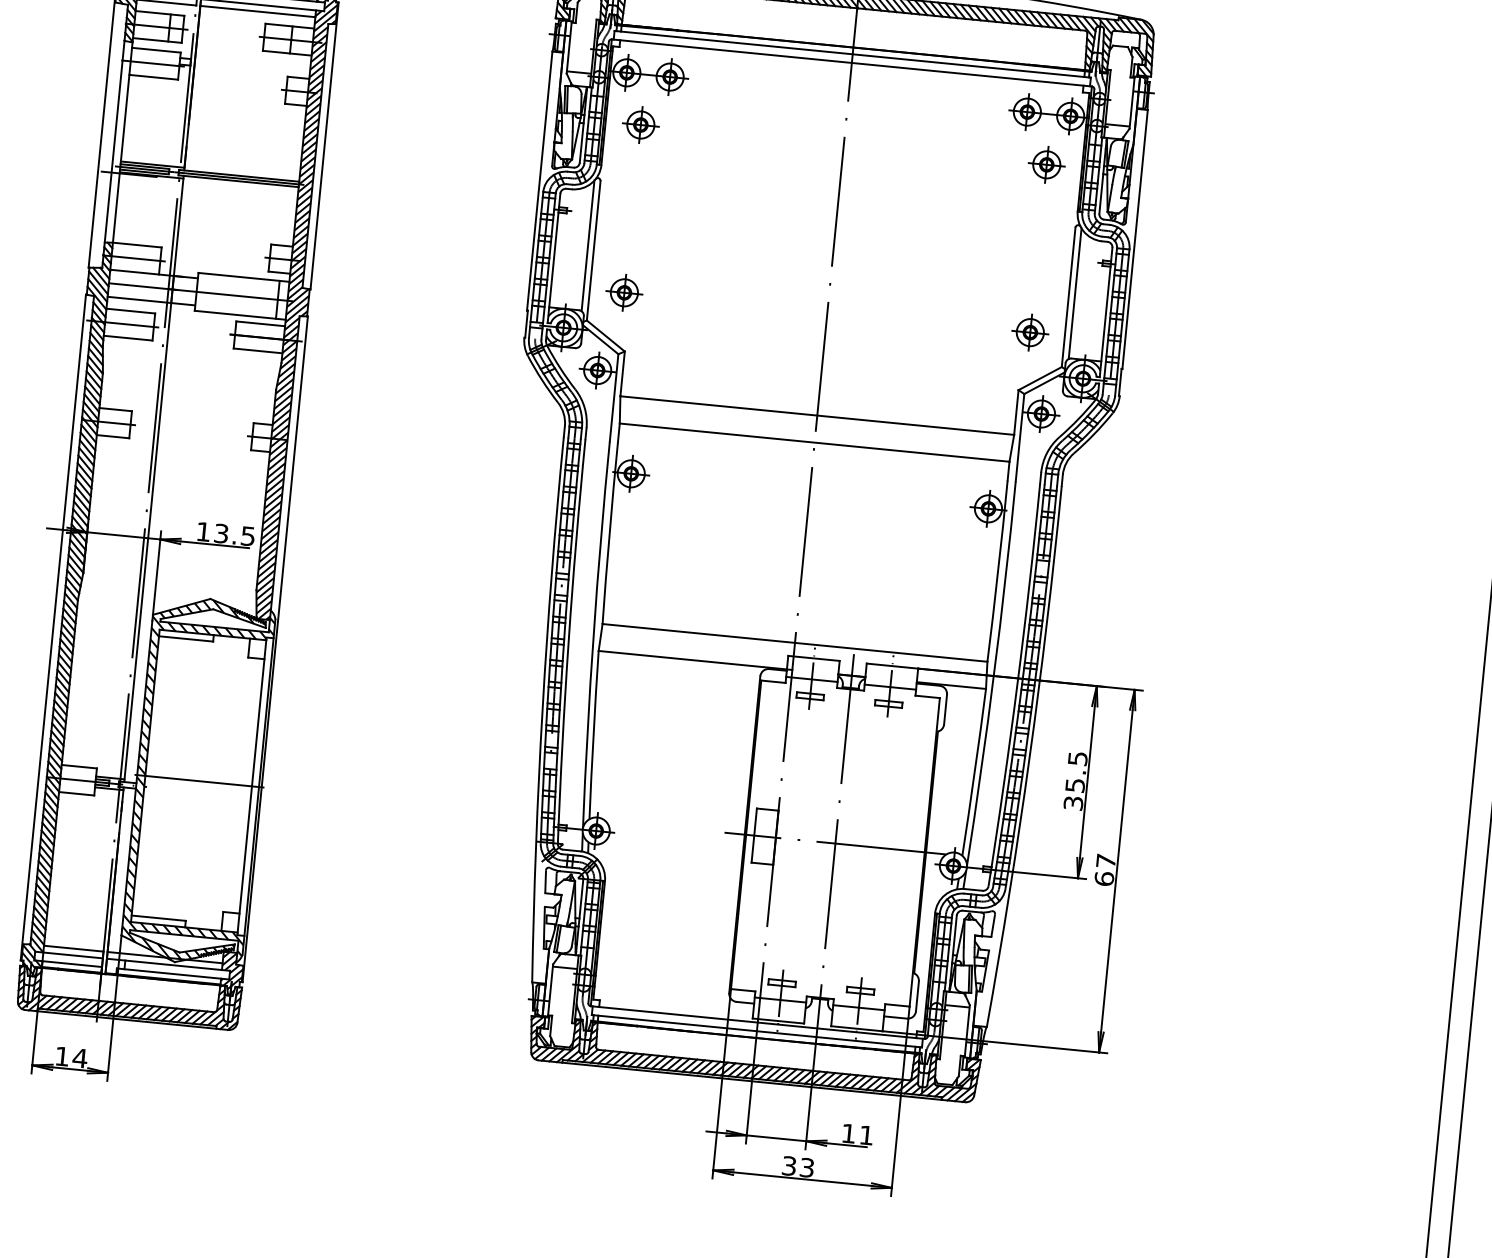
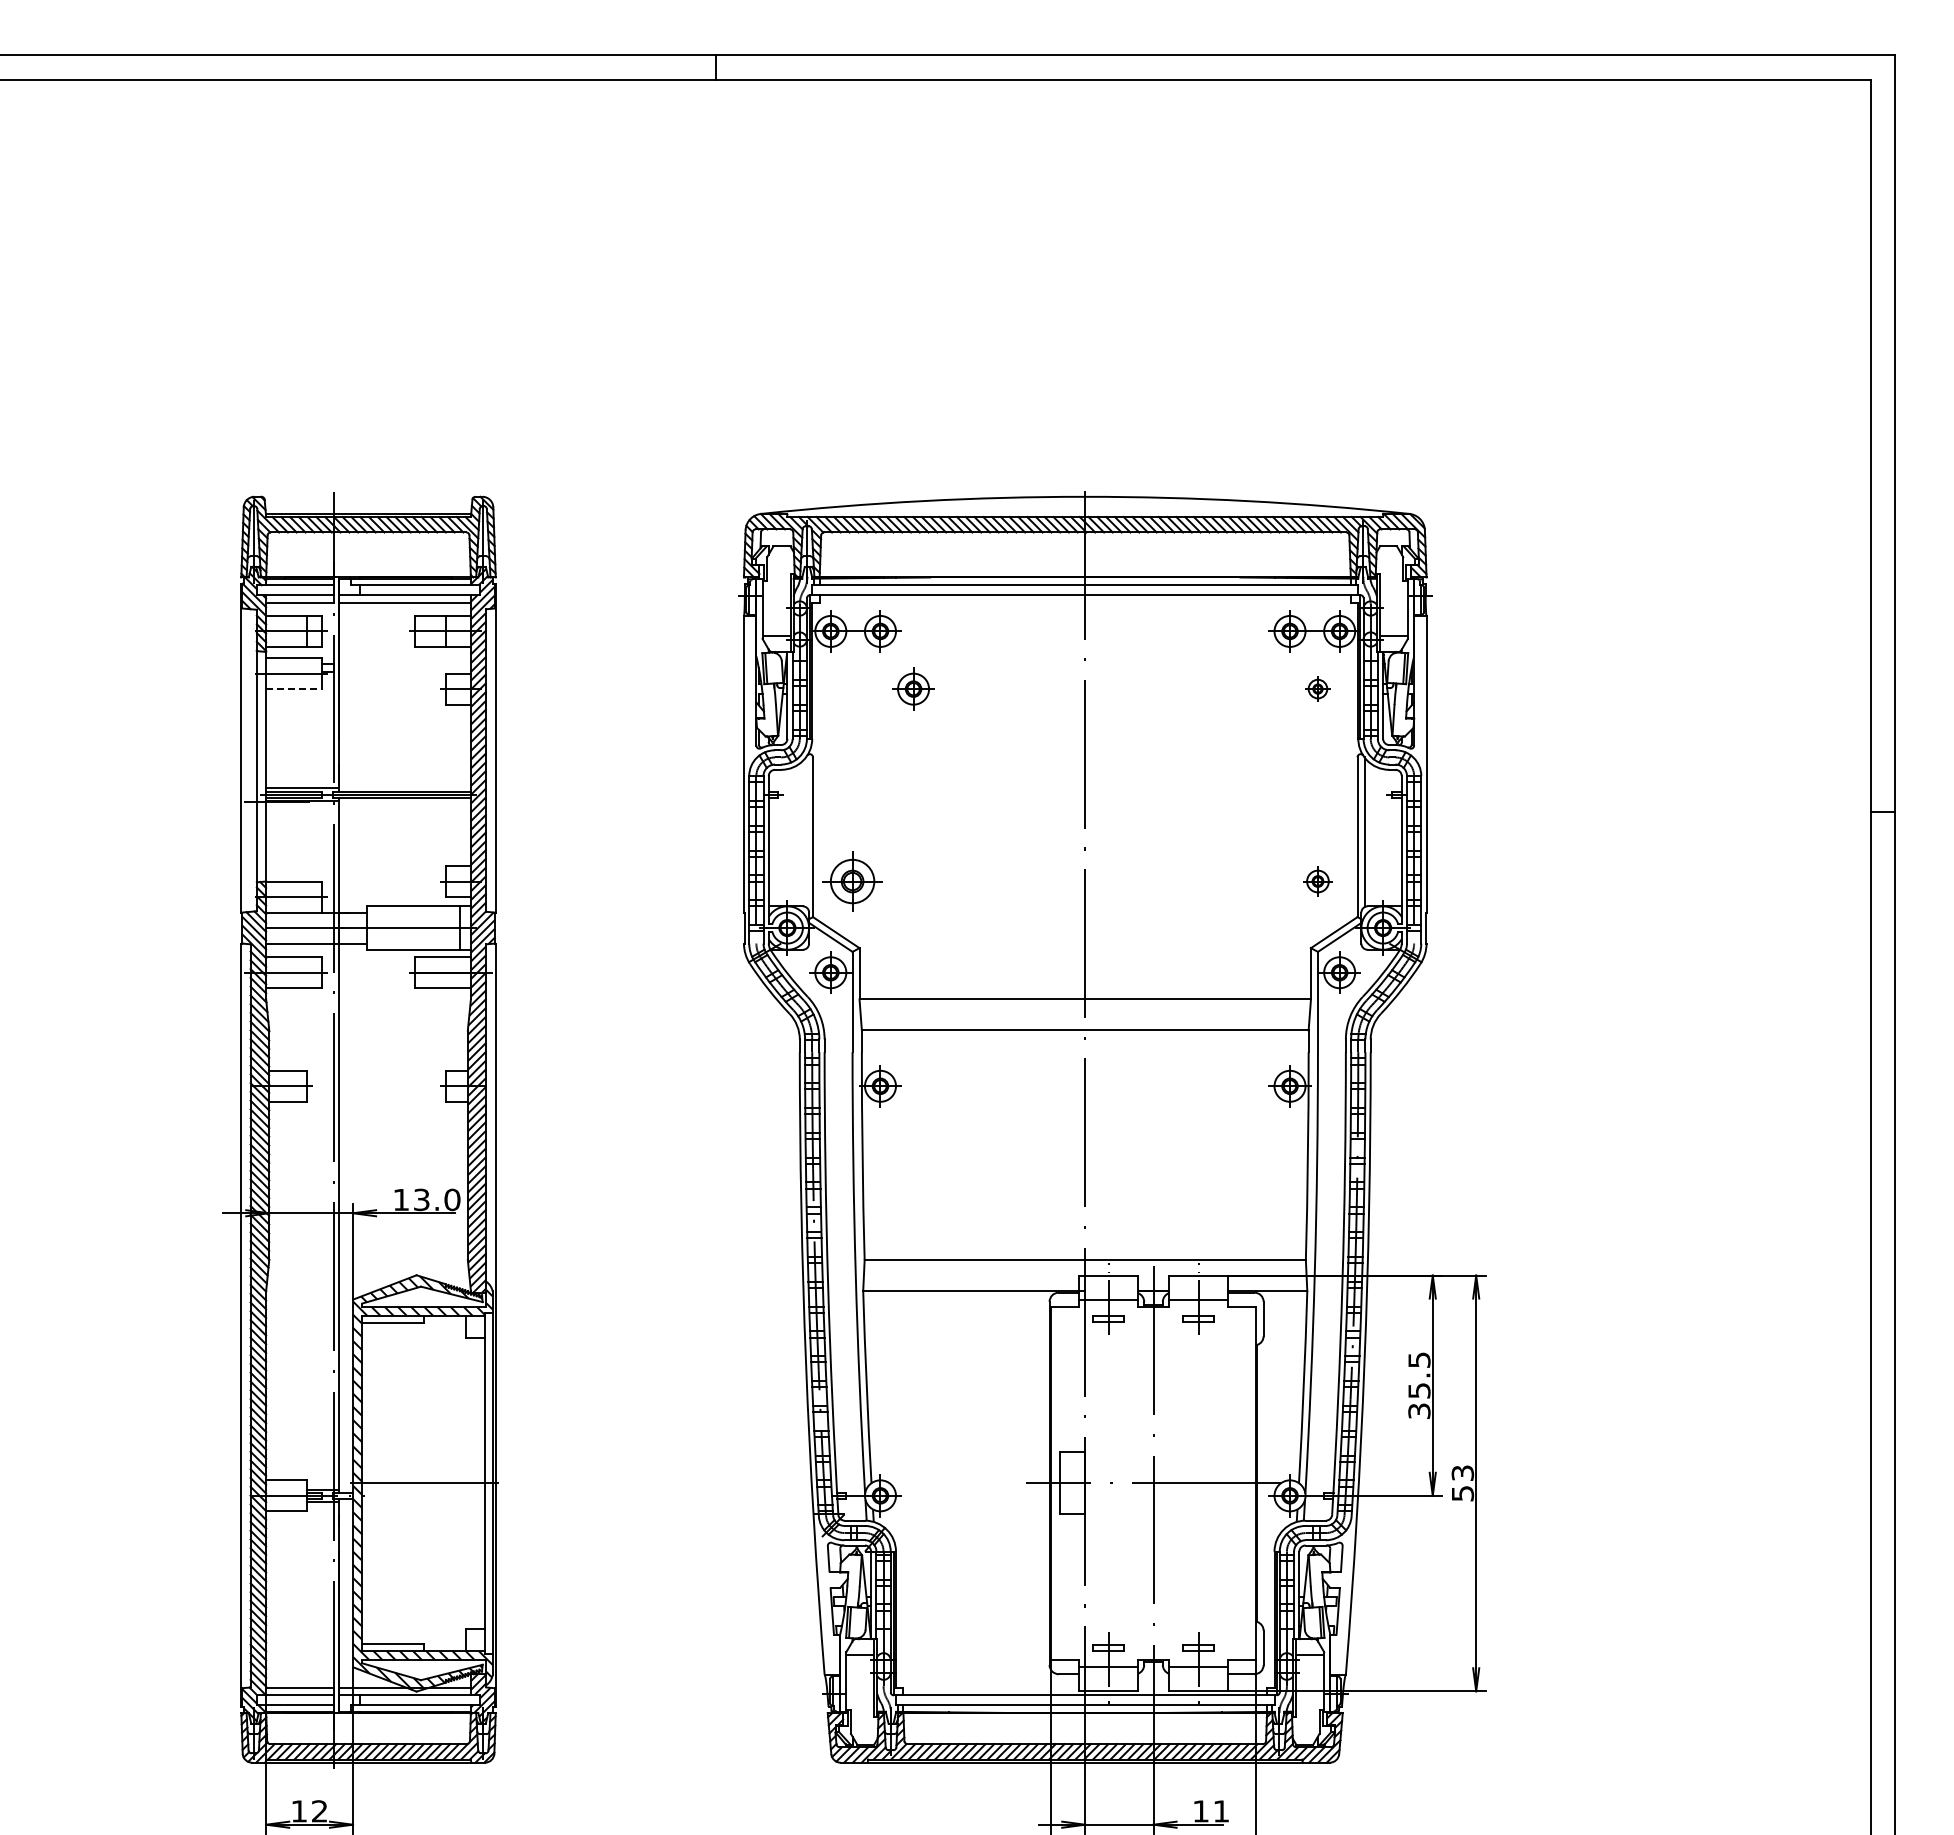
line: (154, 77) -> (294, 689), solid -> dashed
part: (640, 124) -> (913, 688), moved
part: (1046, 164) -> (1317, 688), size x0.6
line: (588, 246) -> (806, 832), removed
part: (624, 292) -> (852, 881), size x1.4
part: (1029, 332) -> (1317, 881), size x0.7
text: (248, 535) -> (452, 1199), 13.5 -> 13.0
text: (1104, 870) -> (1462, 1483), 67 -> 53
text: (79, 1058) -> (319, 1811), 14 -> 12

